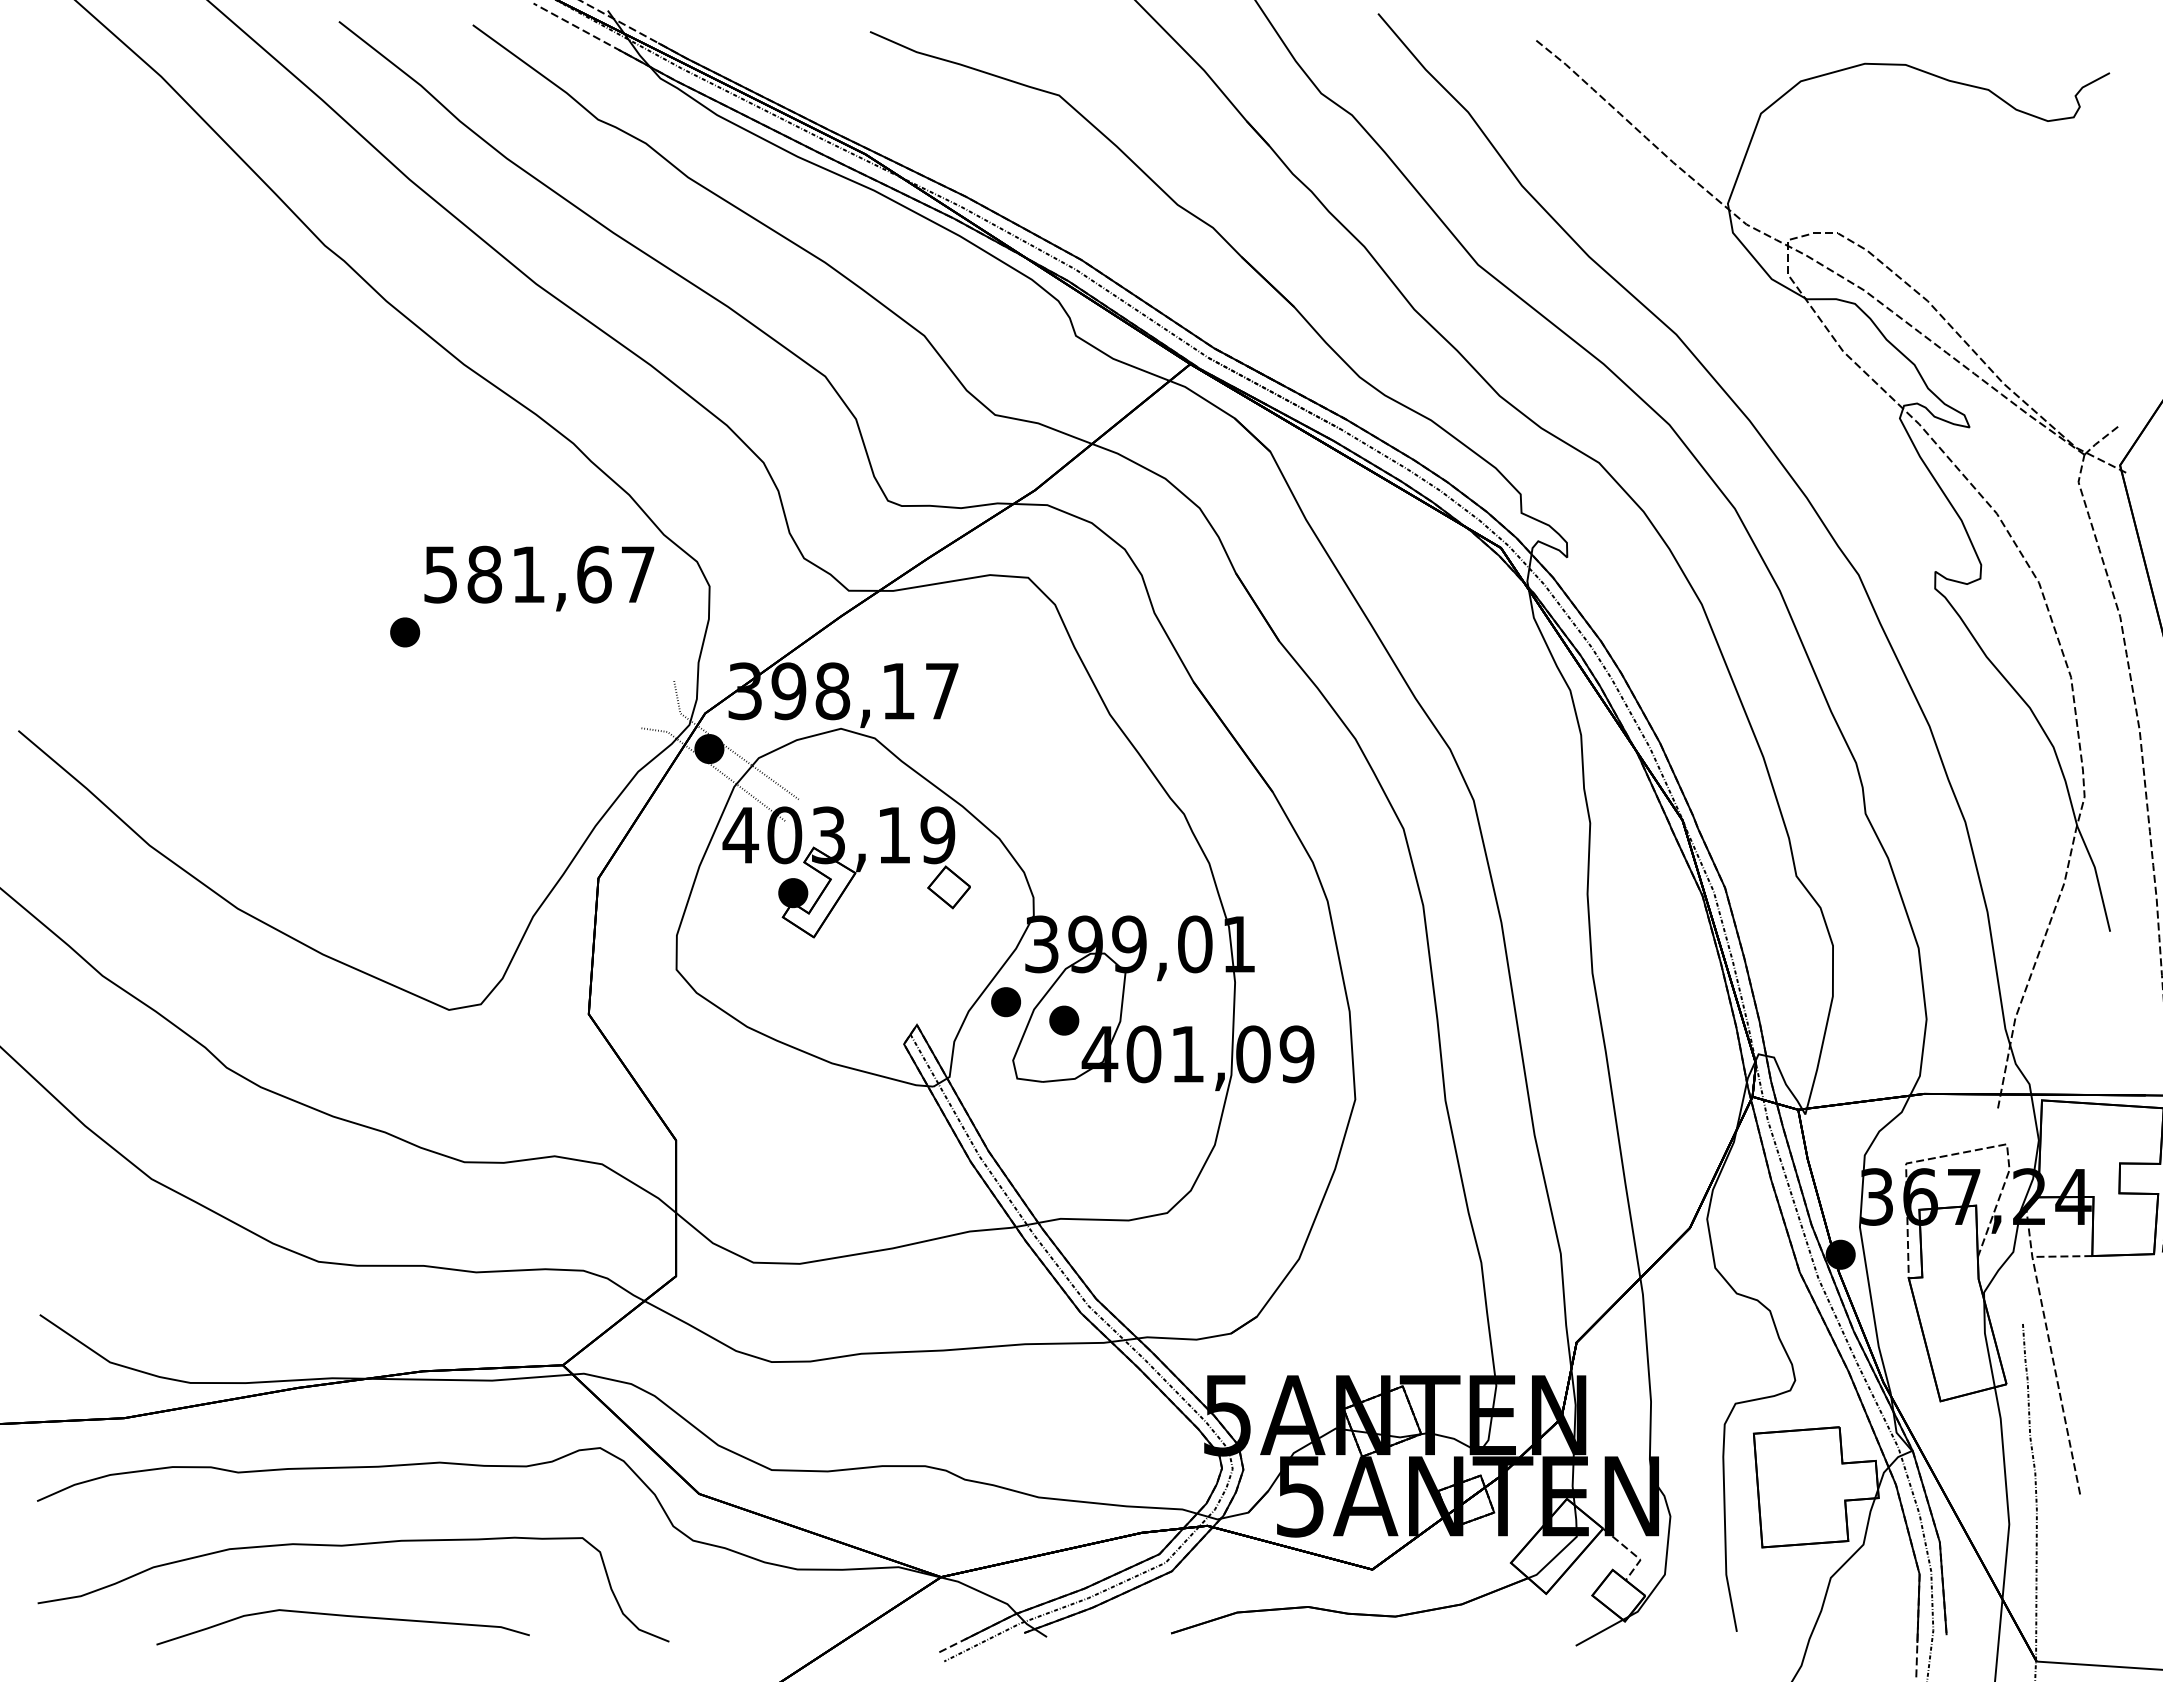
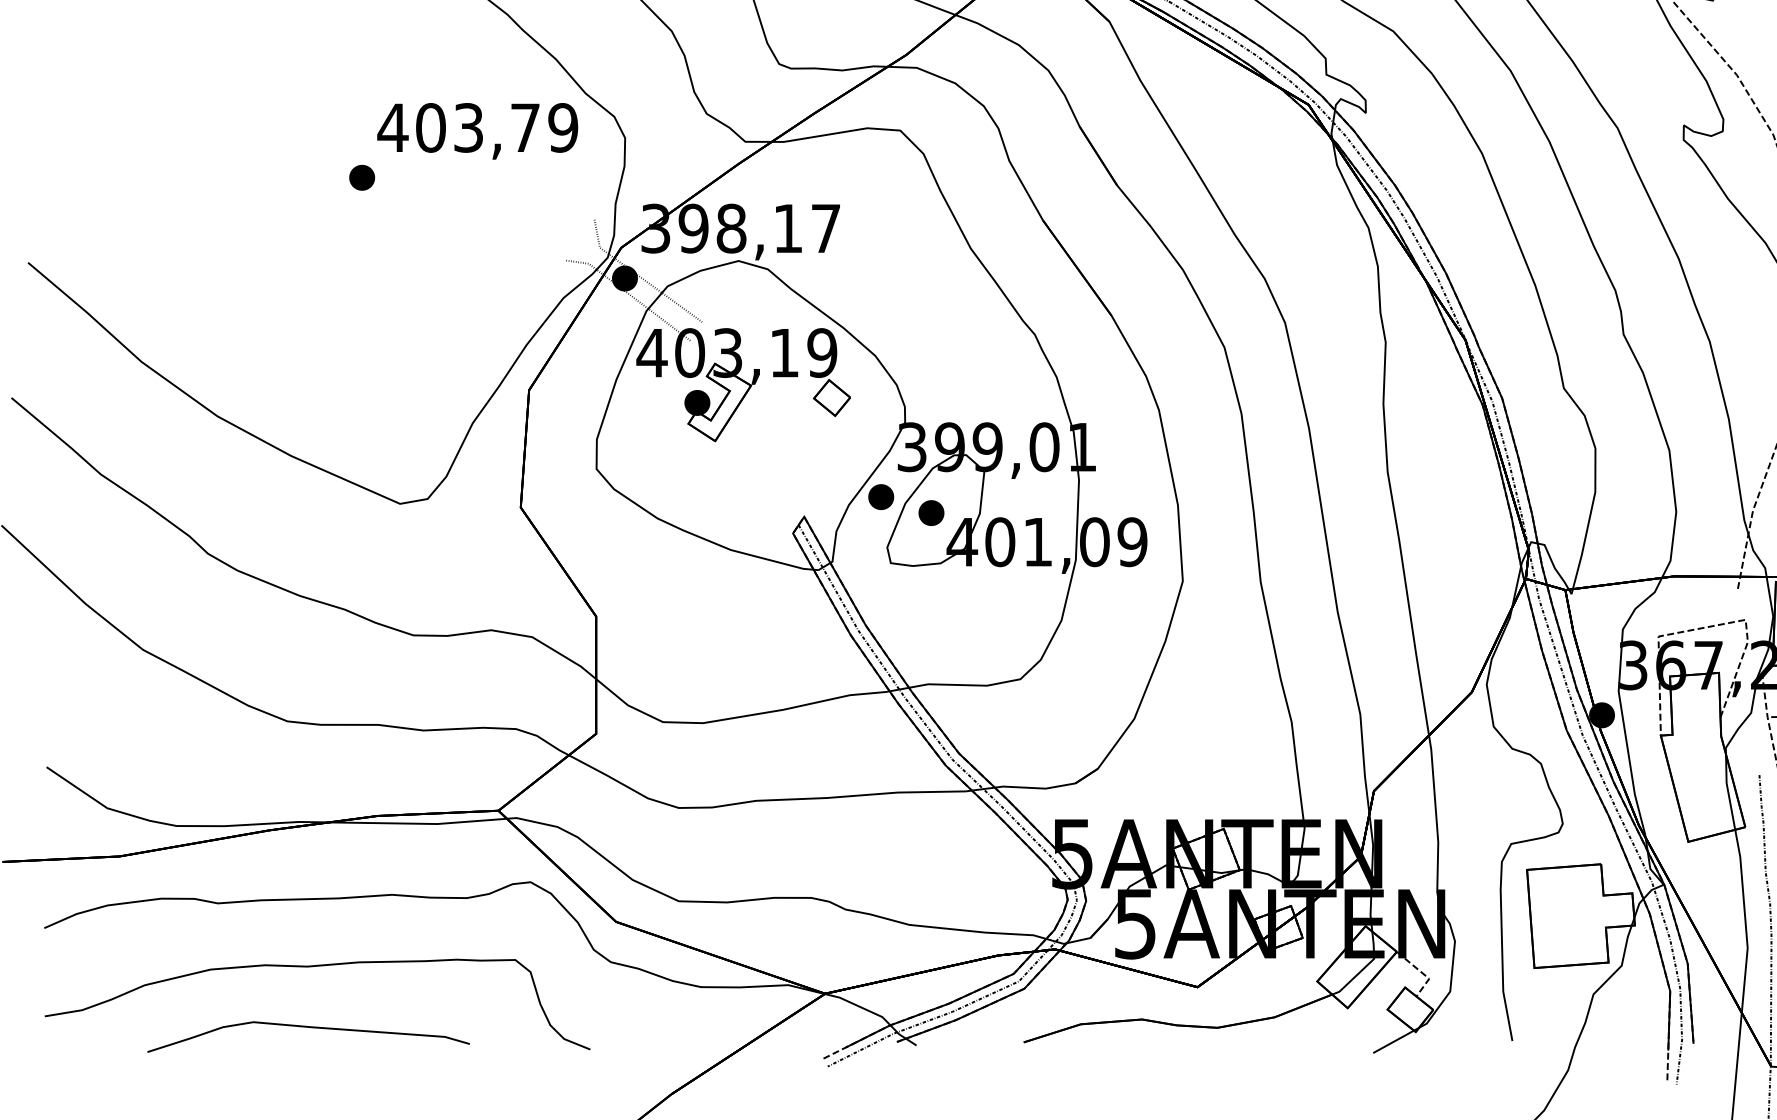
text: (538, 574) -> (477, 127), 581,67 -> 403,79

